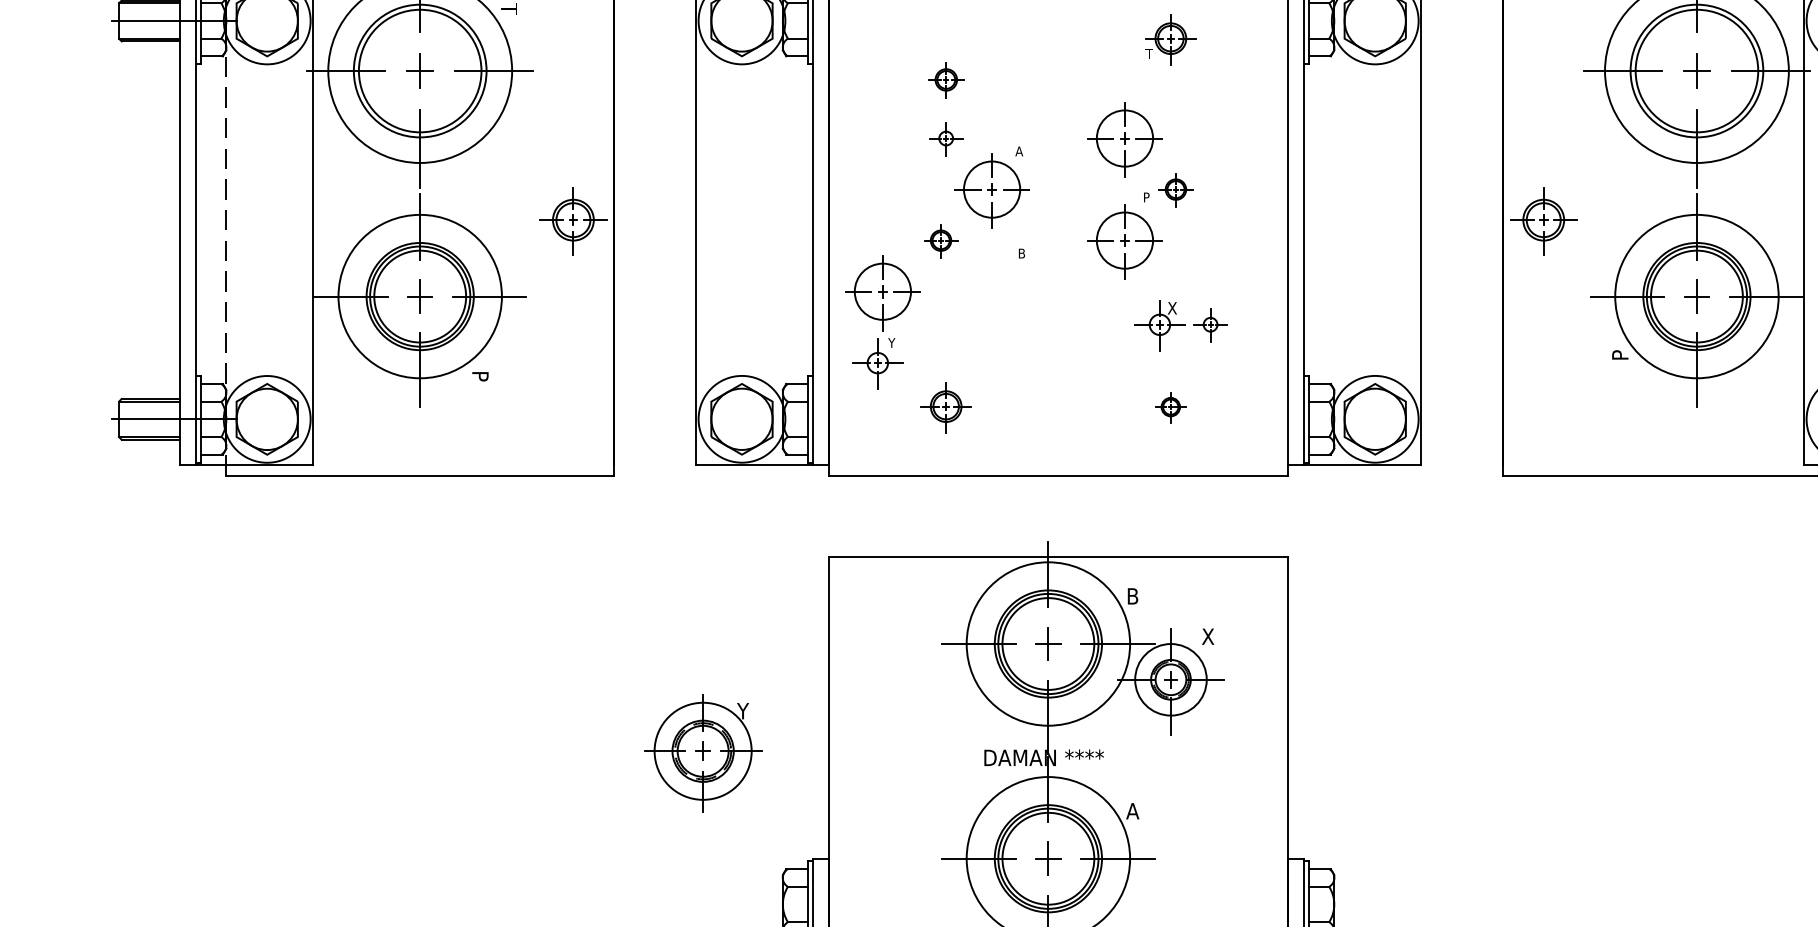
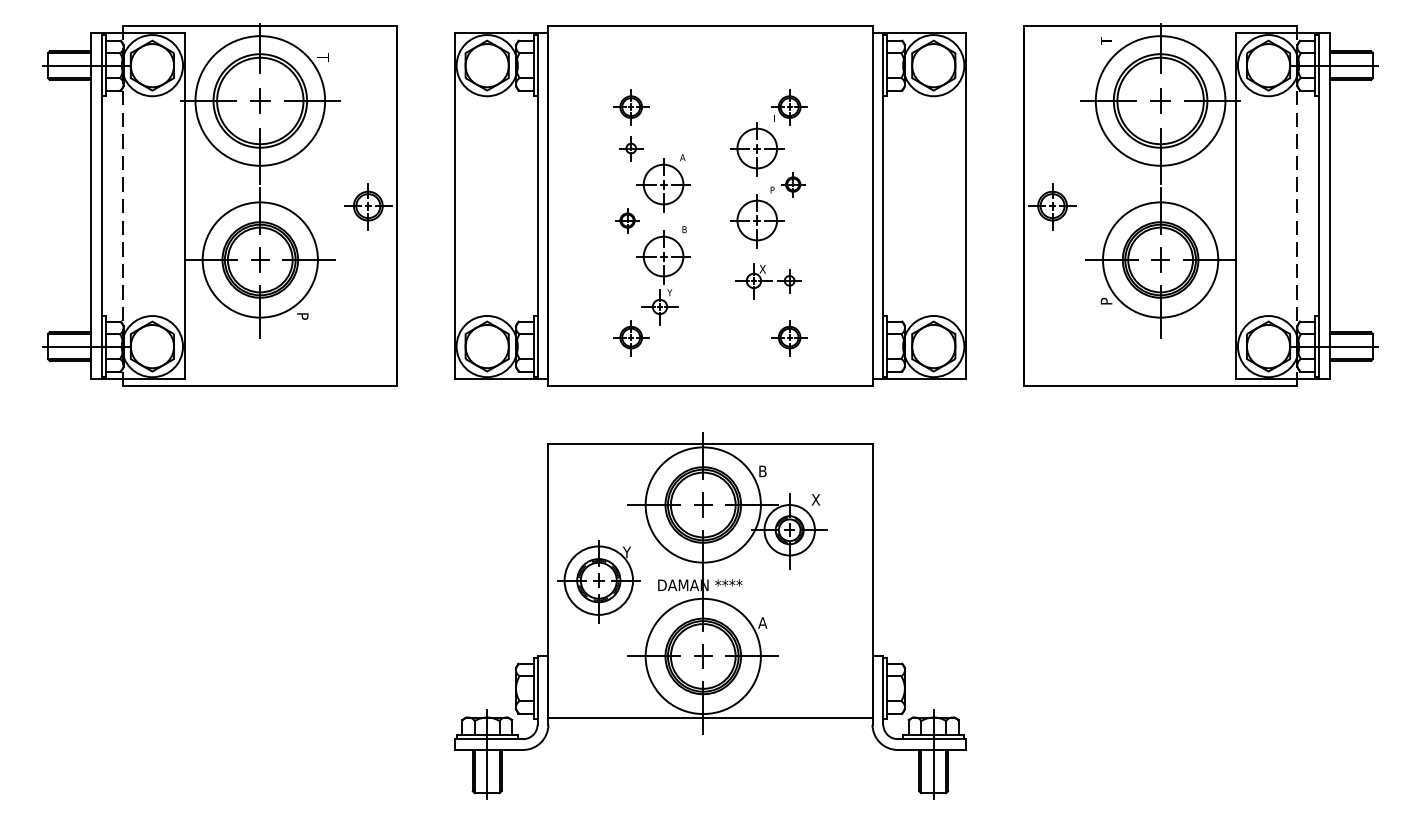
part: (1170, 39) -> (789, 107), moved
part: (946, 80) -> (631, 107), size x1.43
part: (882, 321) -> (663, 277), moved
part: (1180, 325) -> (768, 281), moved
part: (1170, 407) -> (789, 338), size x1.67
part: (702, 752) -> (598, 581), moved

